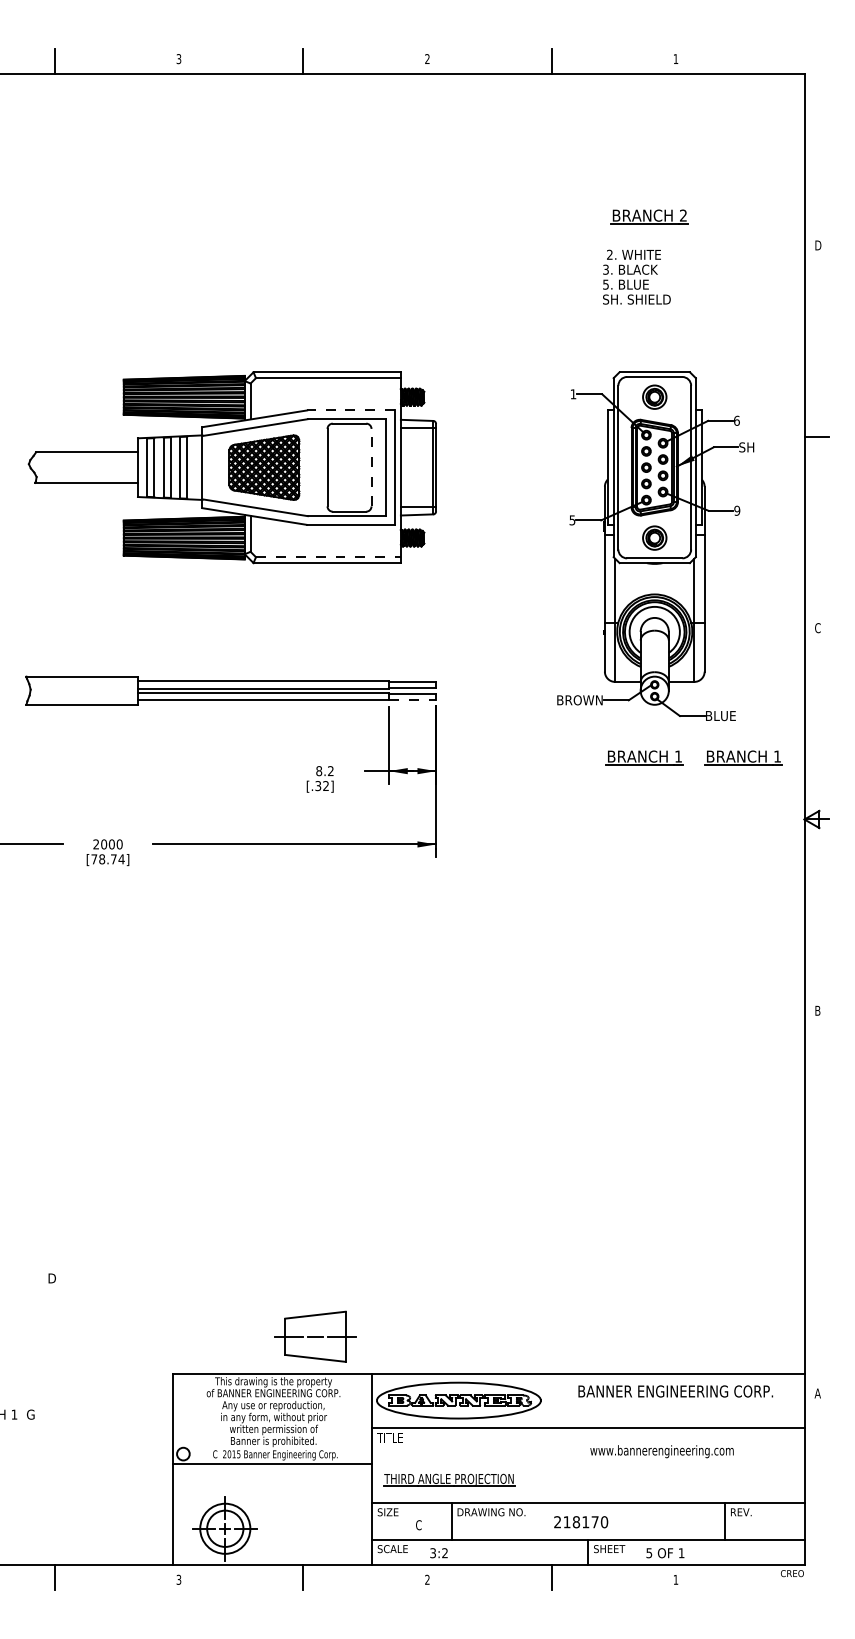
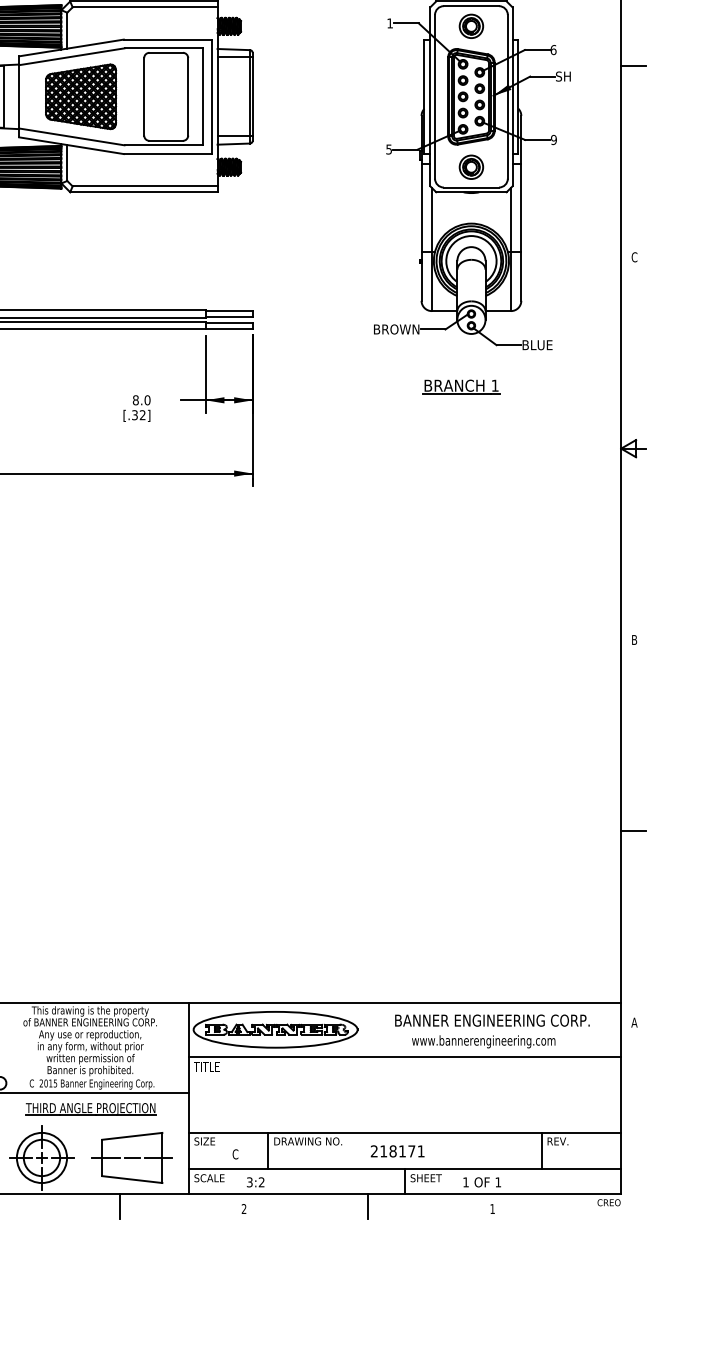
line: (350, 410) -> (167, 39), dashed -> solid
line: (371, 467) -> (188, 96), dashed -> solid
line: (328, 557) -> (145, 186), dashed -> solid
line: (413, 699) -> (230, 328), dashed -> solid
part: (743, 757) -> (560, 386), removed
text: (330, 771) -> (147, 400), 8.2 -> 8.0
line: (816, 1202) -> (633, 831), added
part: (315, 1336) -> (132, 1157), moved
text: (661, 1451) -> (483, 1041), moved
part: (449, 1479) -> (91, 1108), moved
text: (604, 1522) -> (421, 1151), 218170 -> 218171
text: (649, 1553) -> (466, 1182), 5 -> 1

